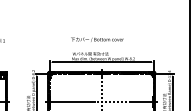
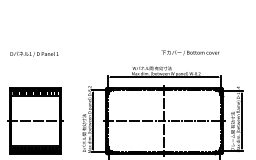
text: (97, 39) -> (190, 52), moved

